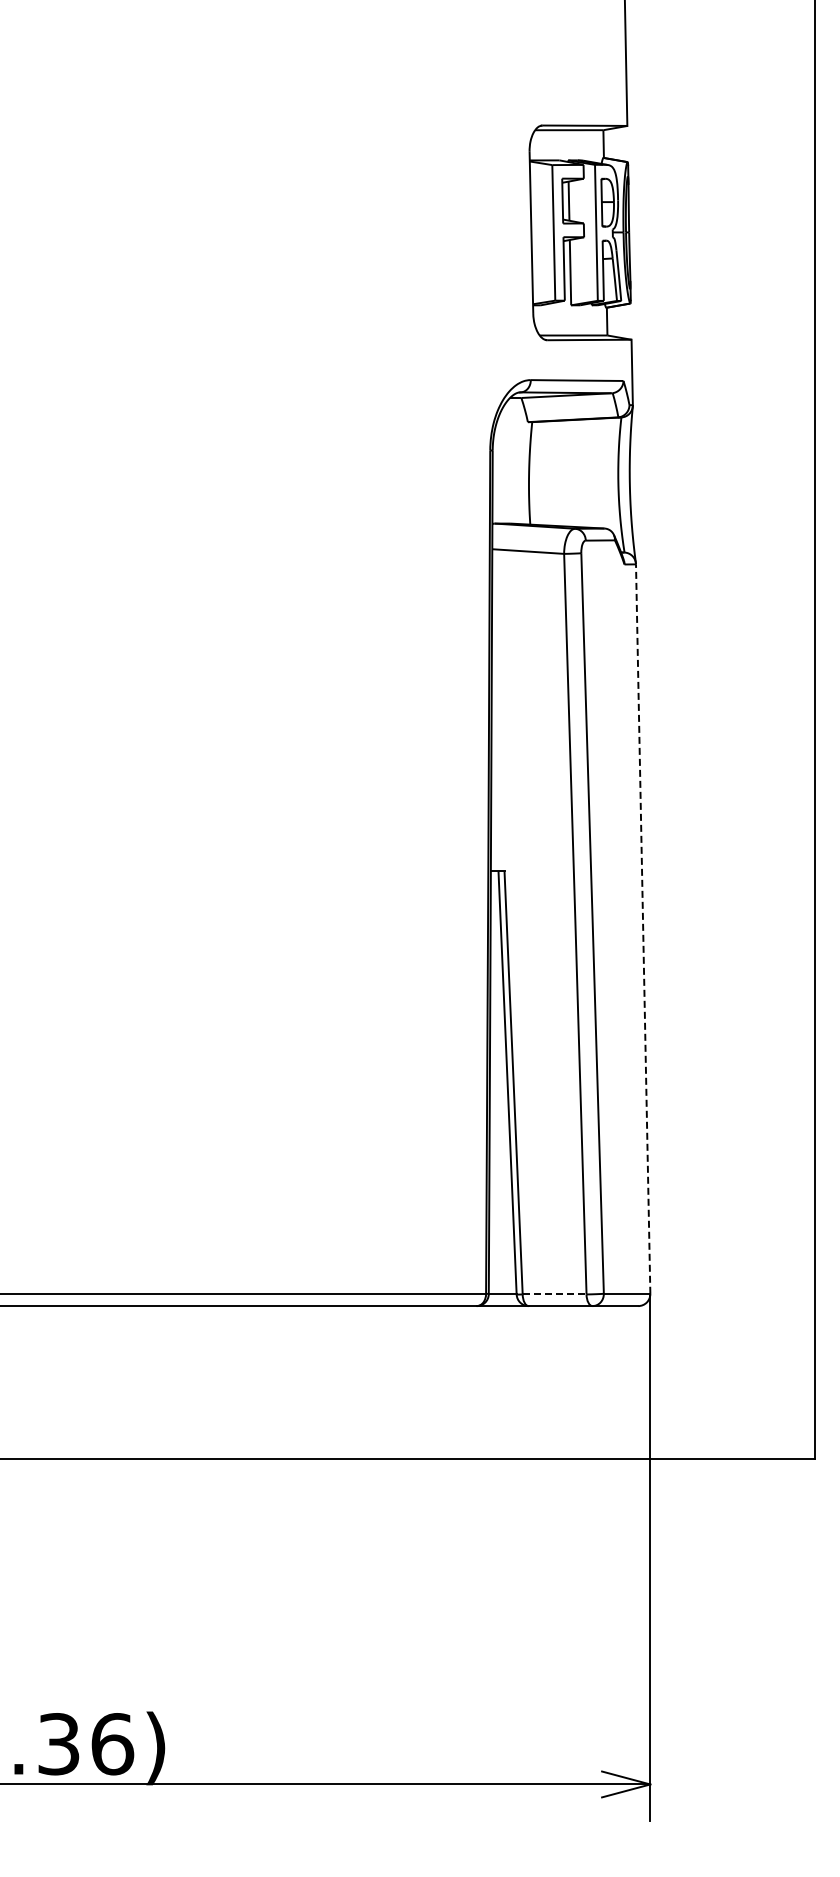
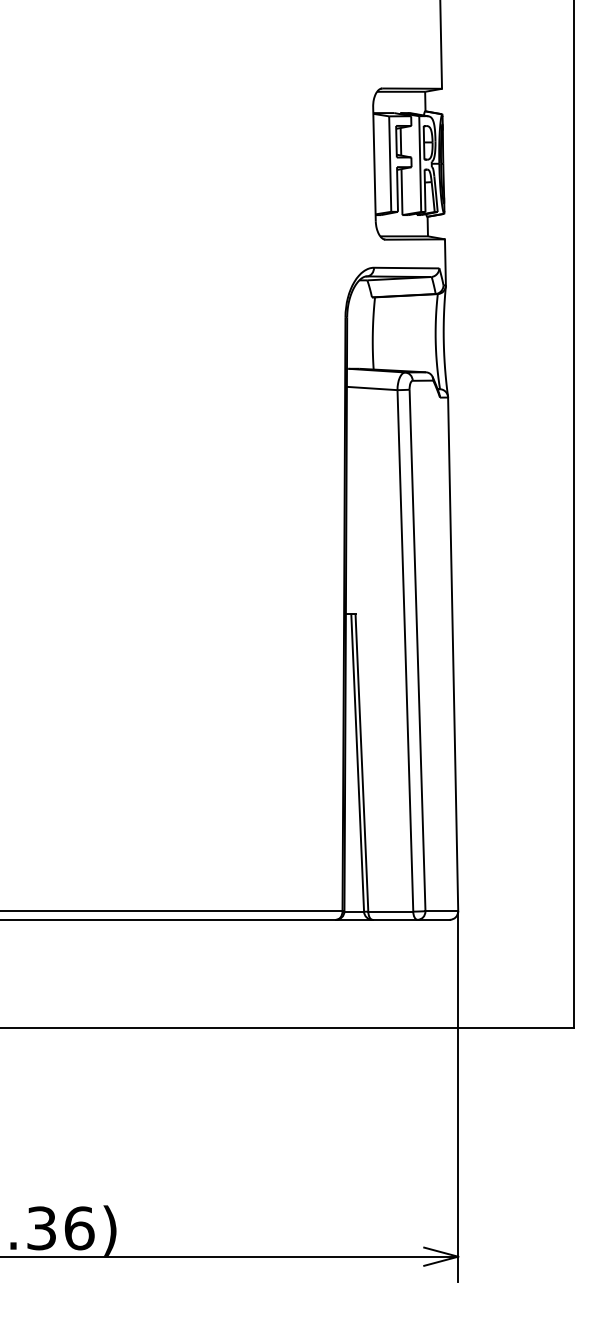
line: (643, 929) -> (453, 654), dashed -> solid
line: (554, 1294) -> (390, 911), dashed -> solid

